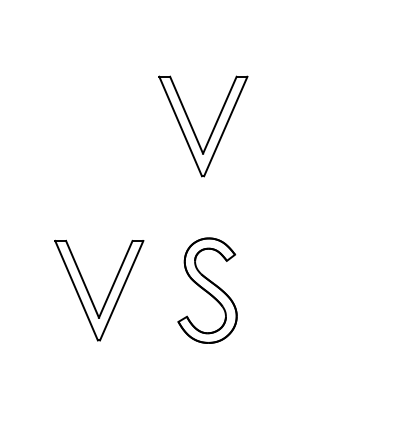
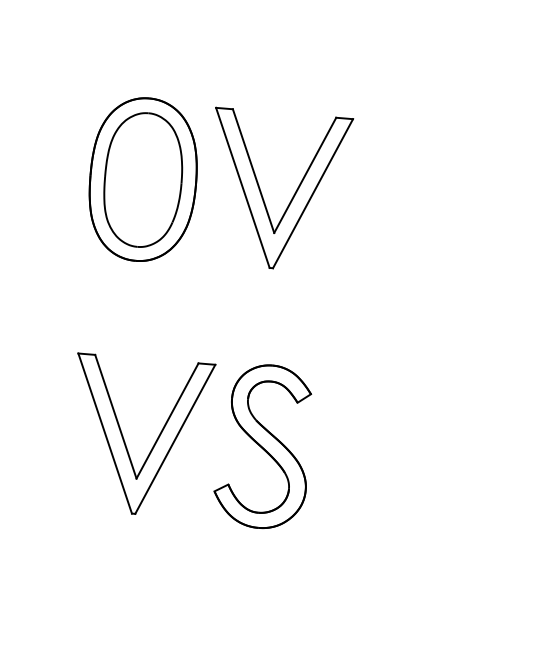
part: (116, 126) -> (143, 179), added
part: (107, 295) -> (152, 444), moved

